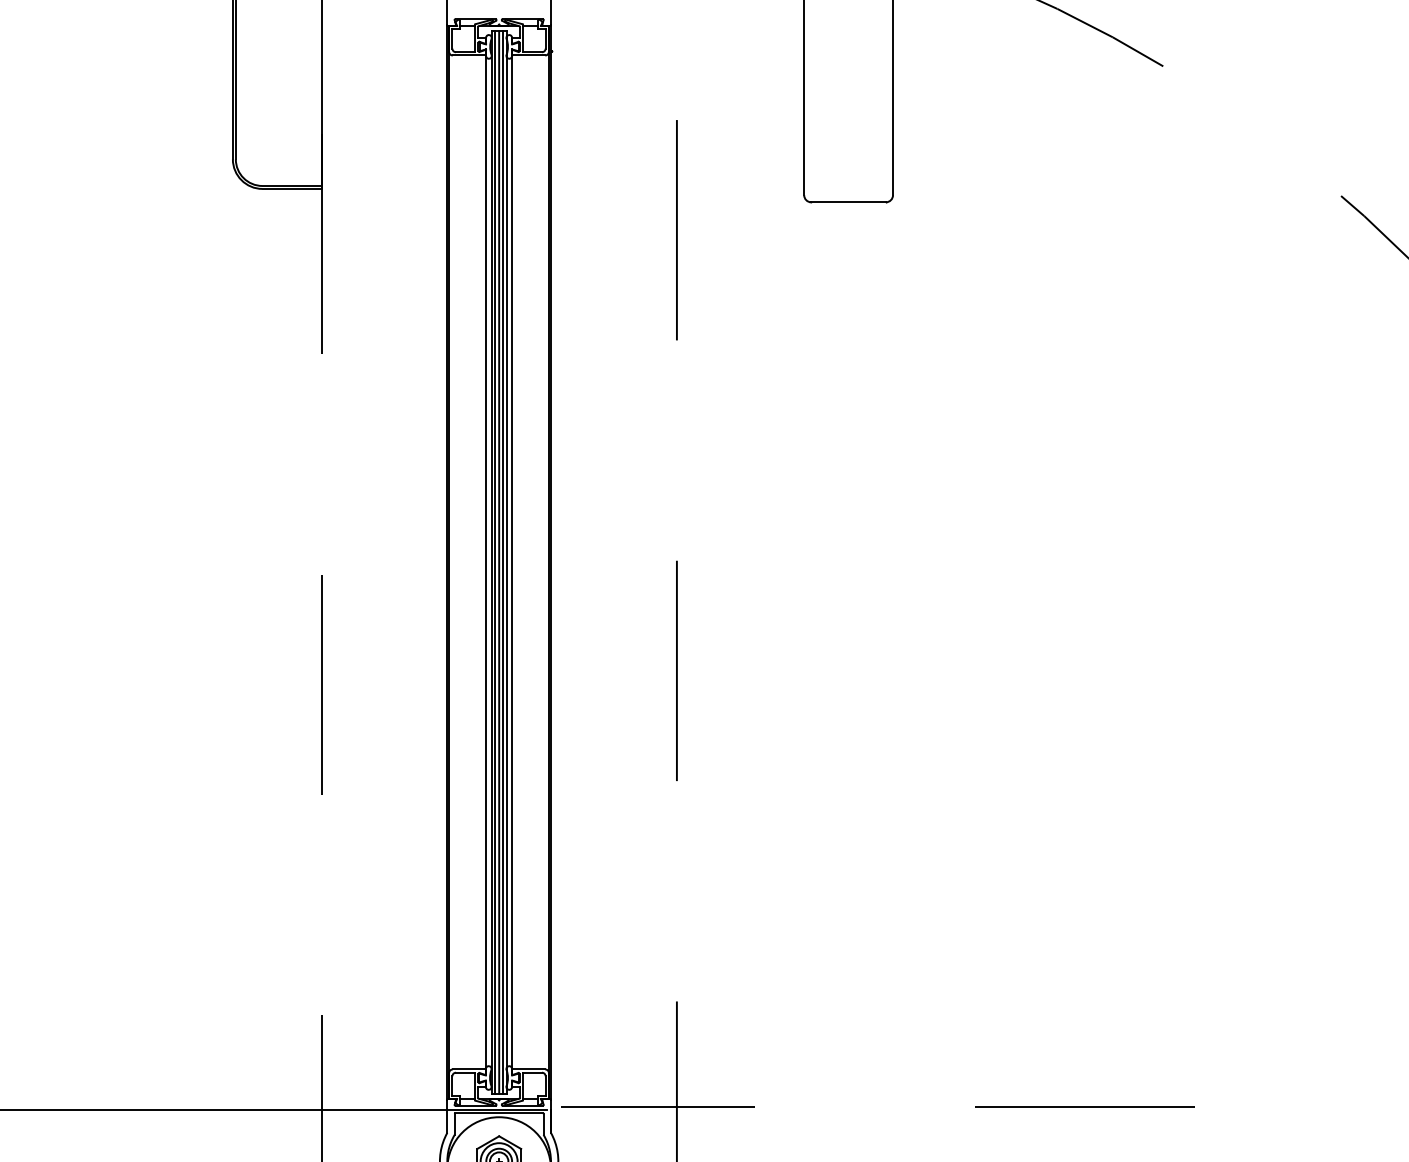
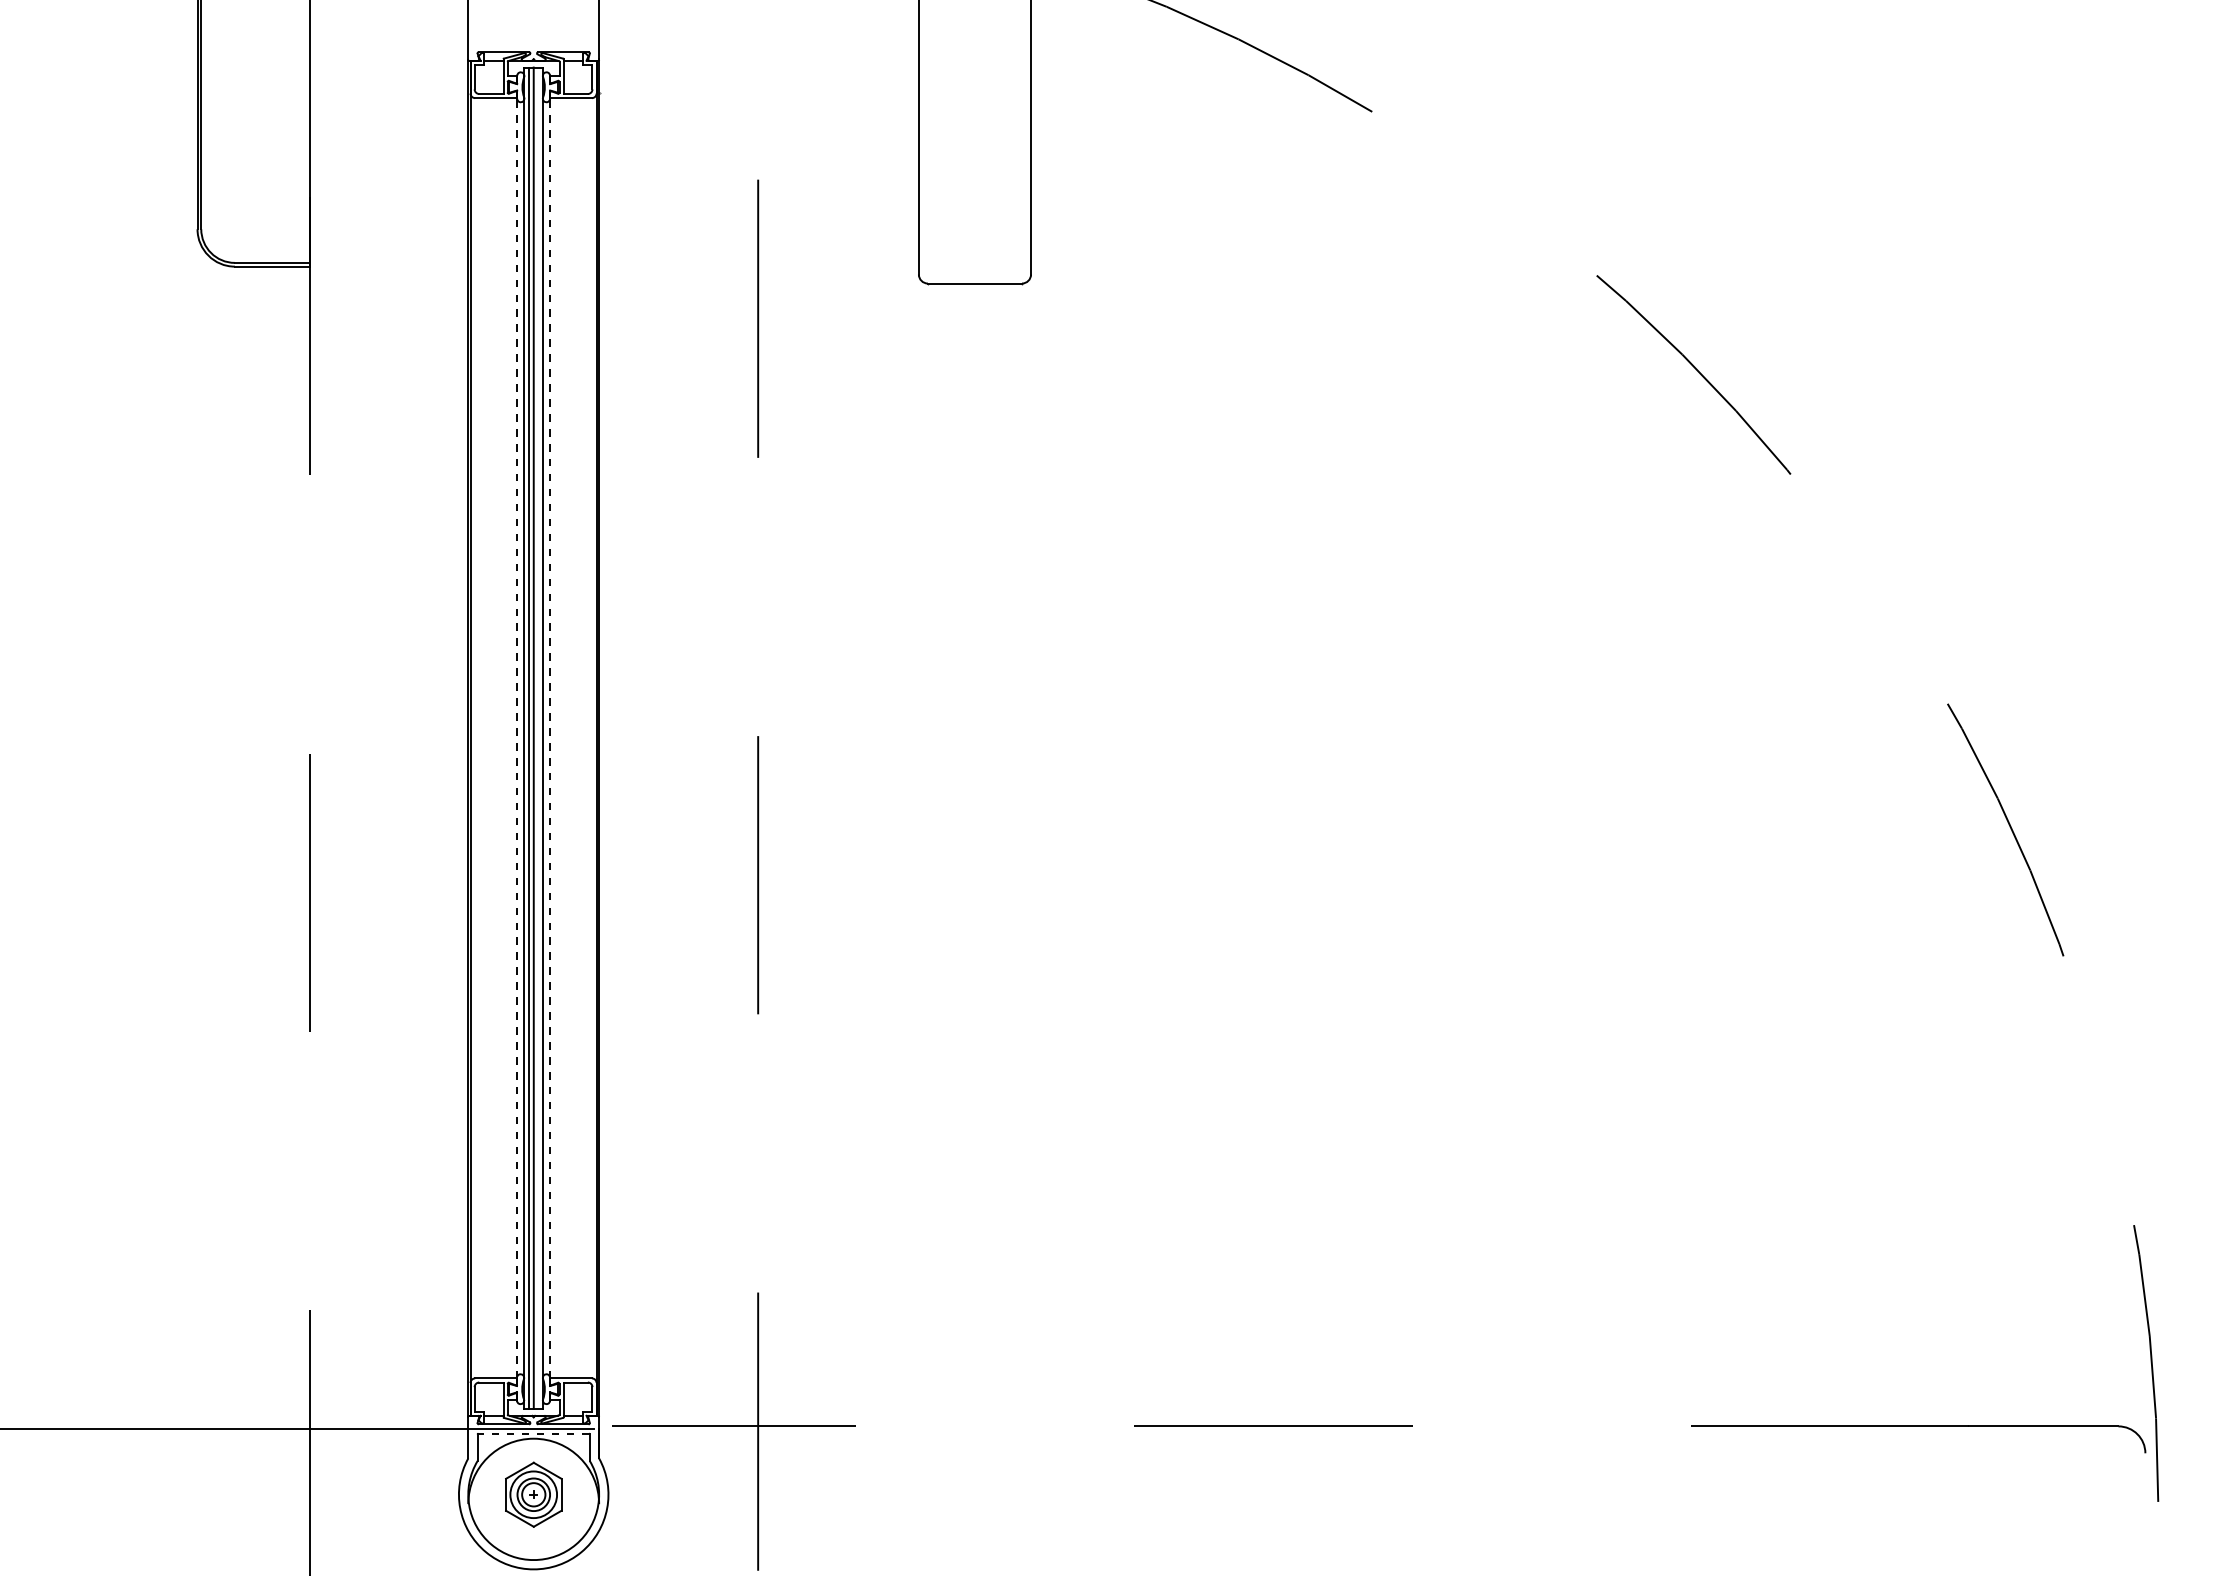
line: (485, 561) -> (516, 737), solid -> dashed
line: (502, 561) -> (538, 737), removed
line: (512, 561) -> (550, 737), solid -> dashed
line: (498, 1113) -> (533, 1433), solid -> dashed

